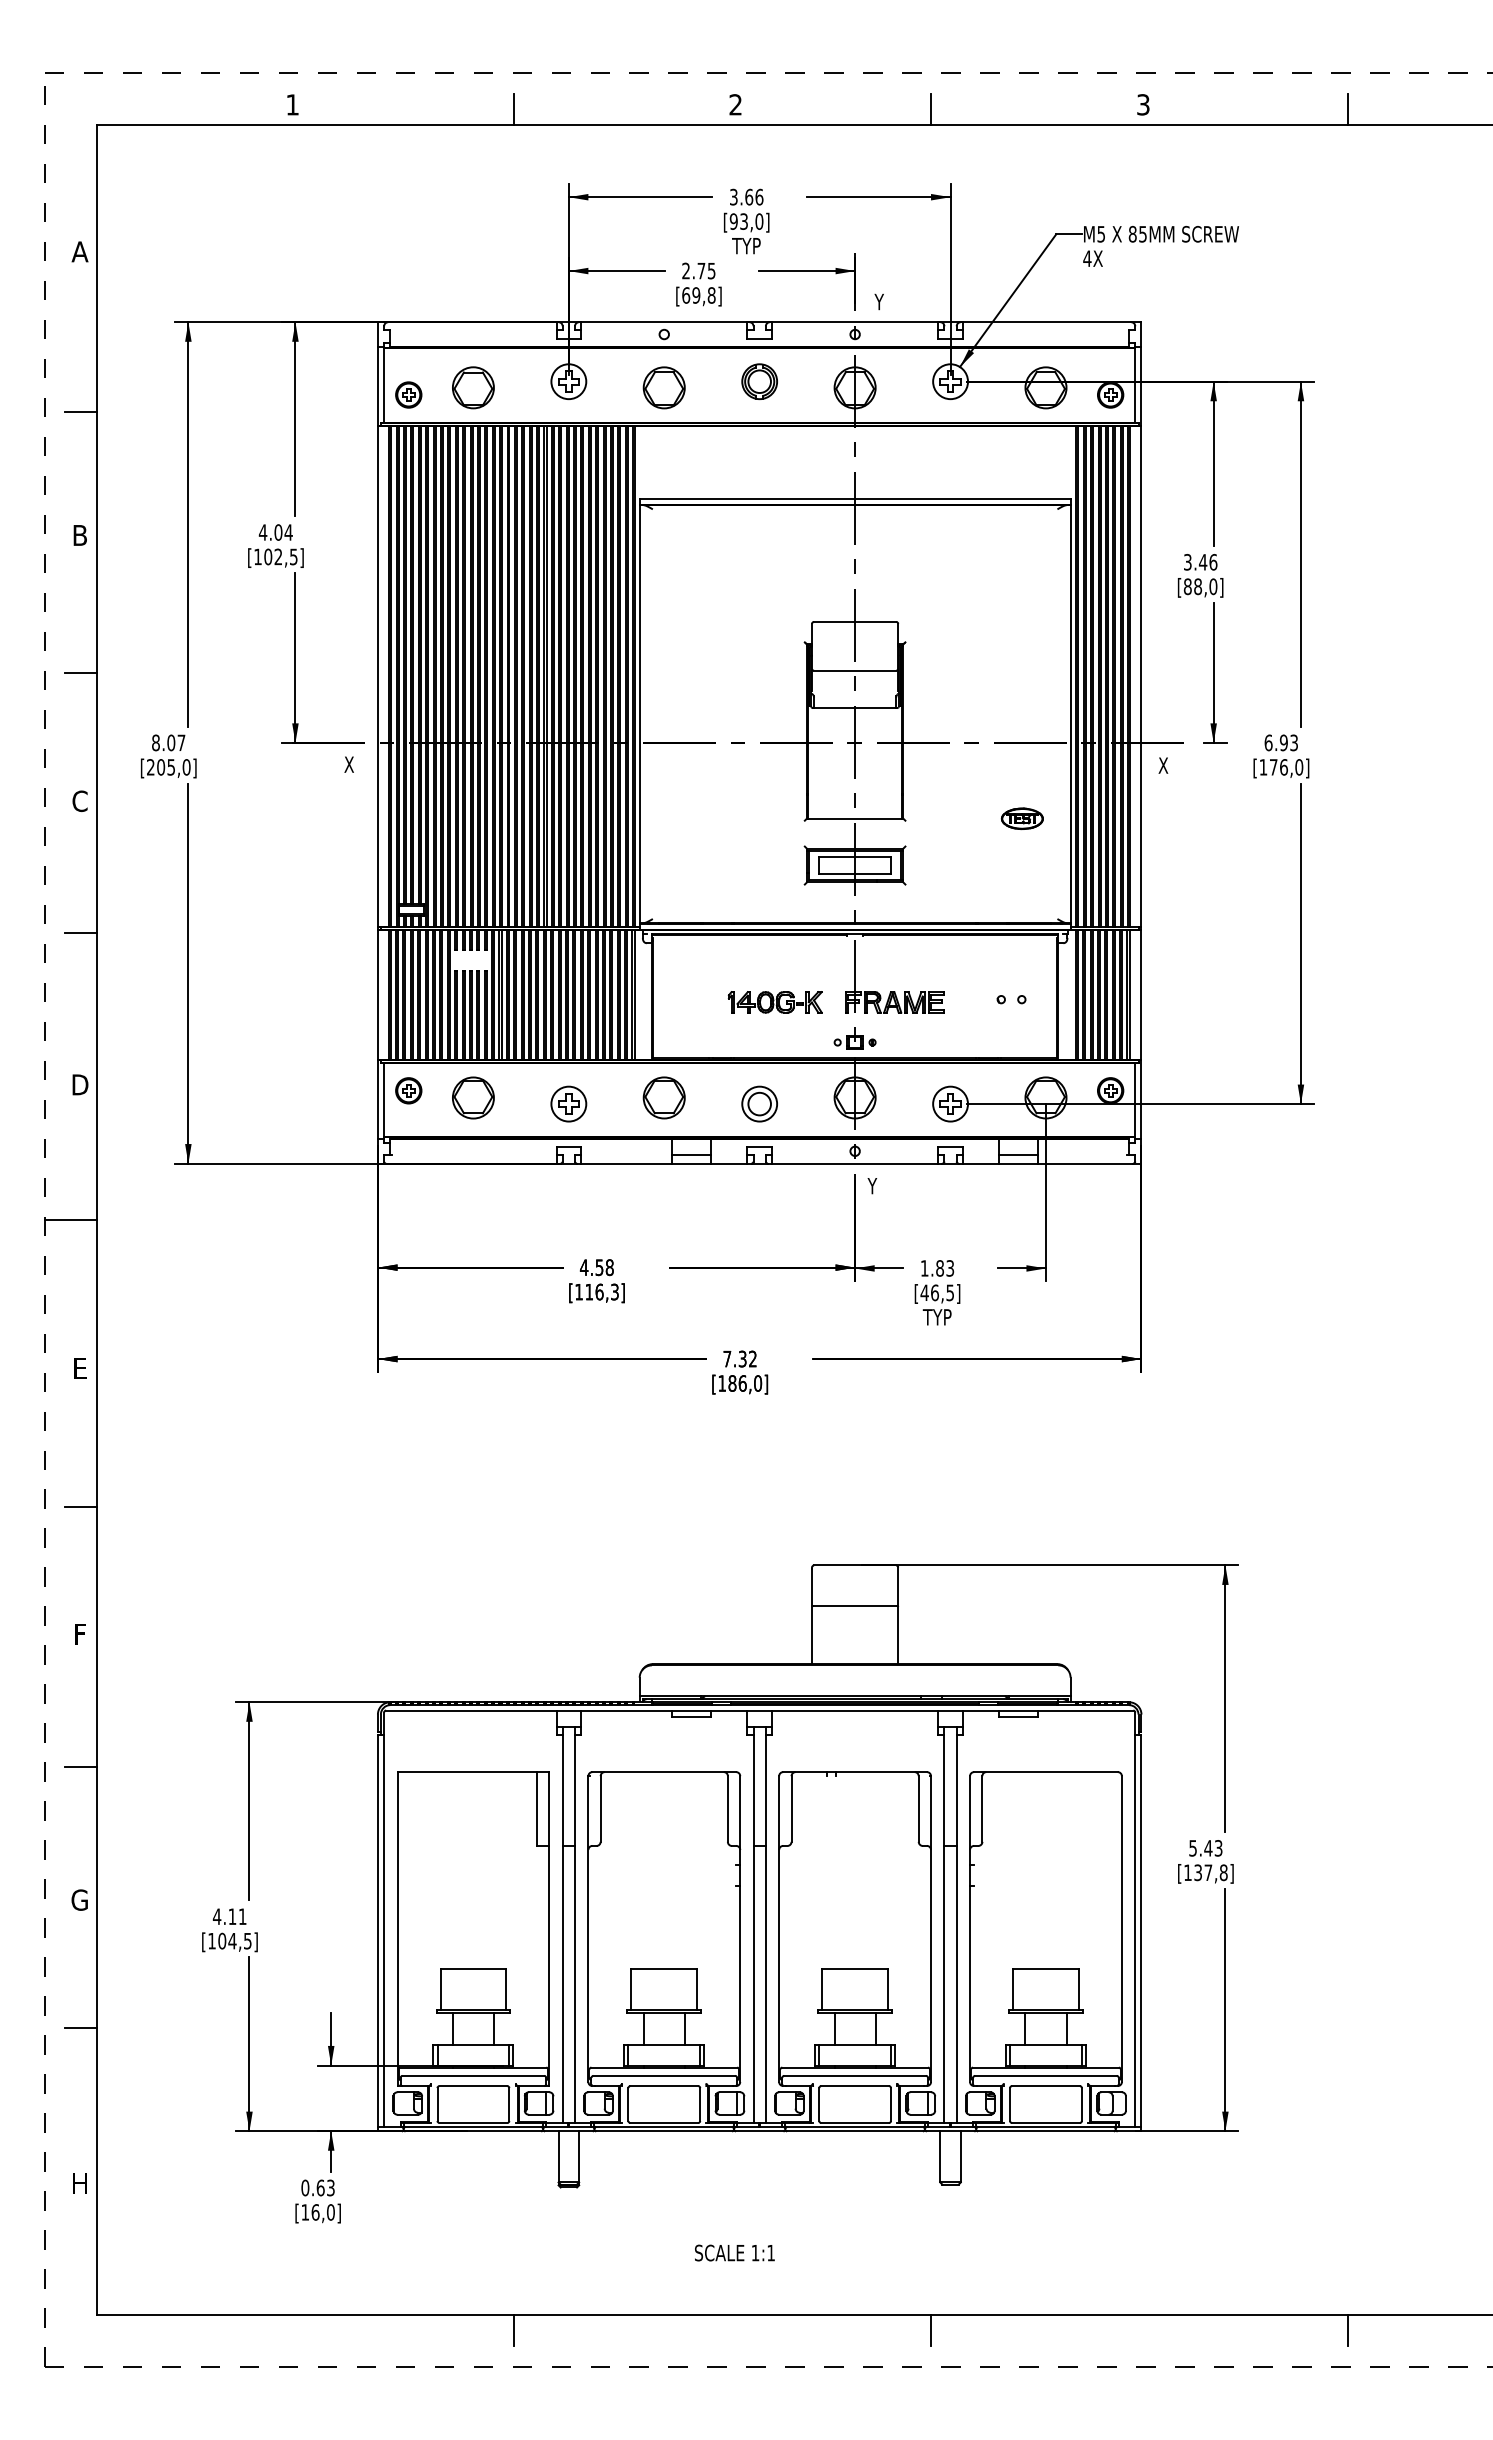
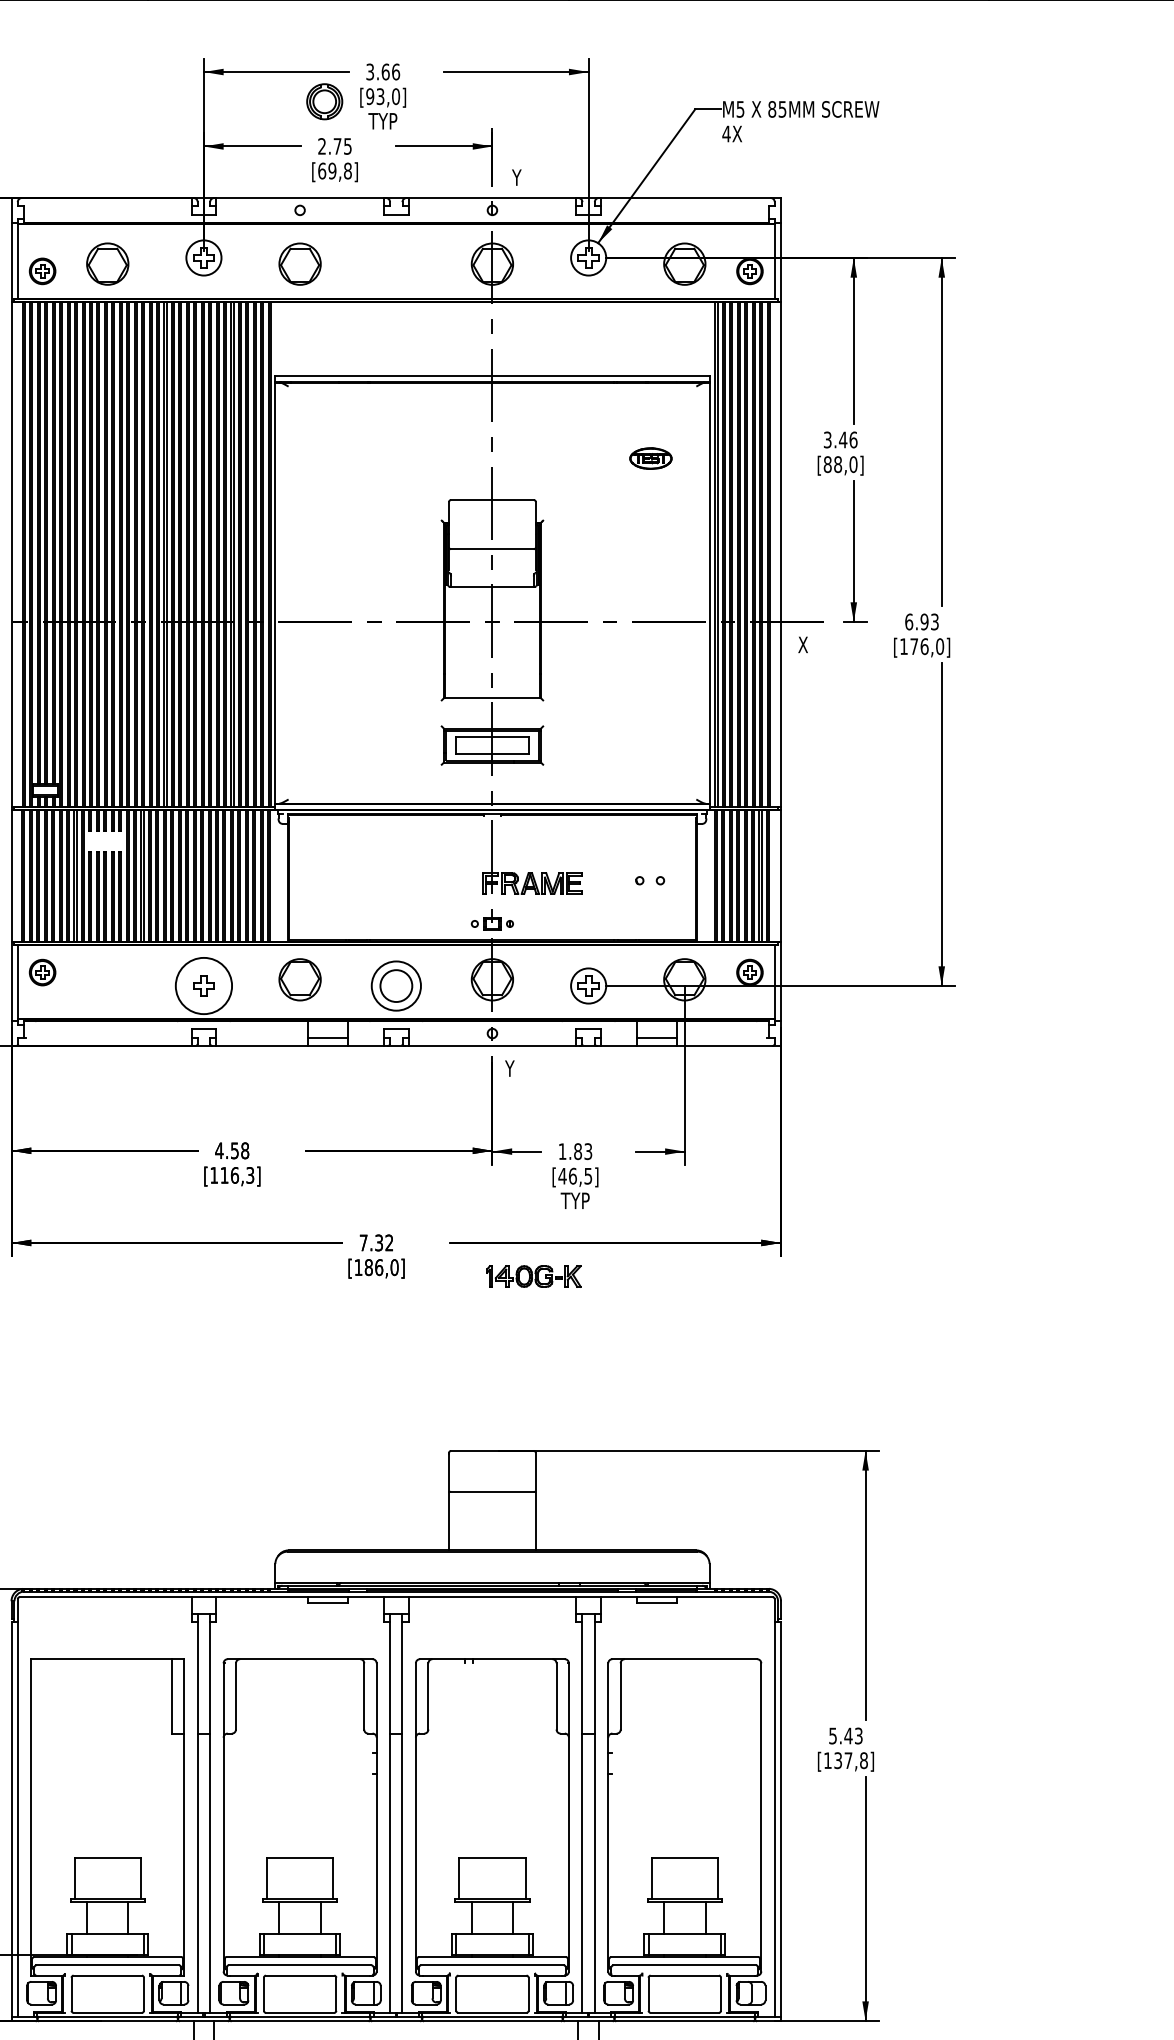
part: (759, 381) -> (324, 101), moved
part: (1021, 818) -> (650, 458), moved
part: (774, 1002) -> (533, 1276), moved
part: (473, 1097) -> (107, 979), removed
circle: (568, 1103) -> (203, 985), size x1.6
part: (759, 1103) -> (396, 985), size x1.4

